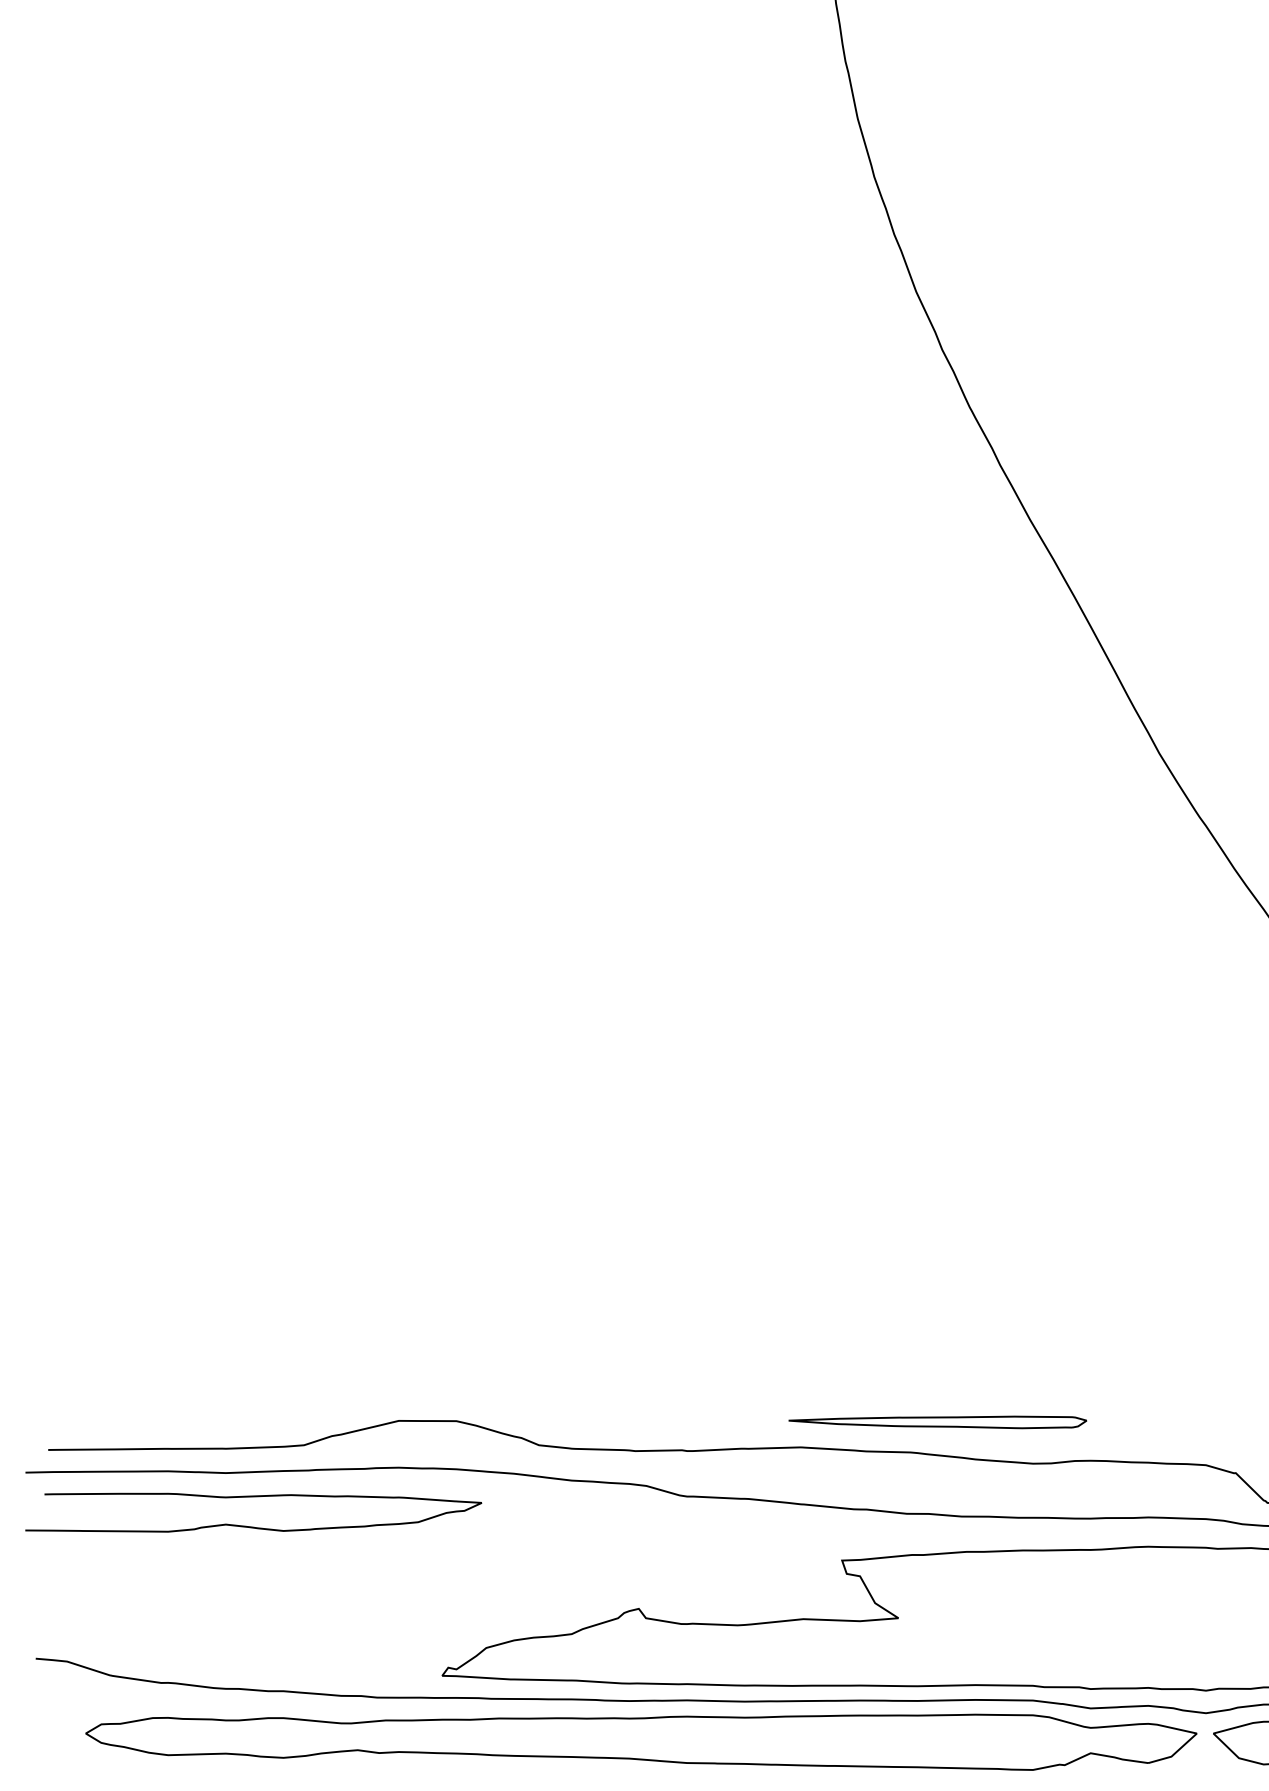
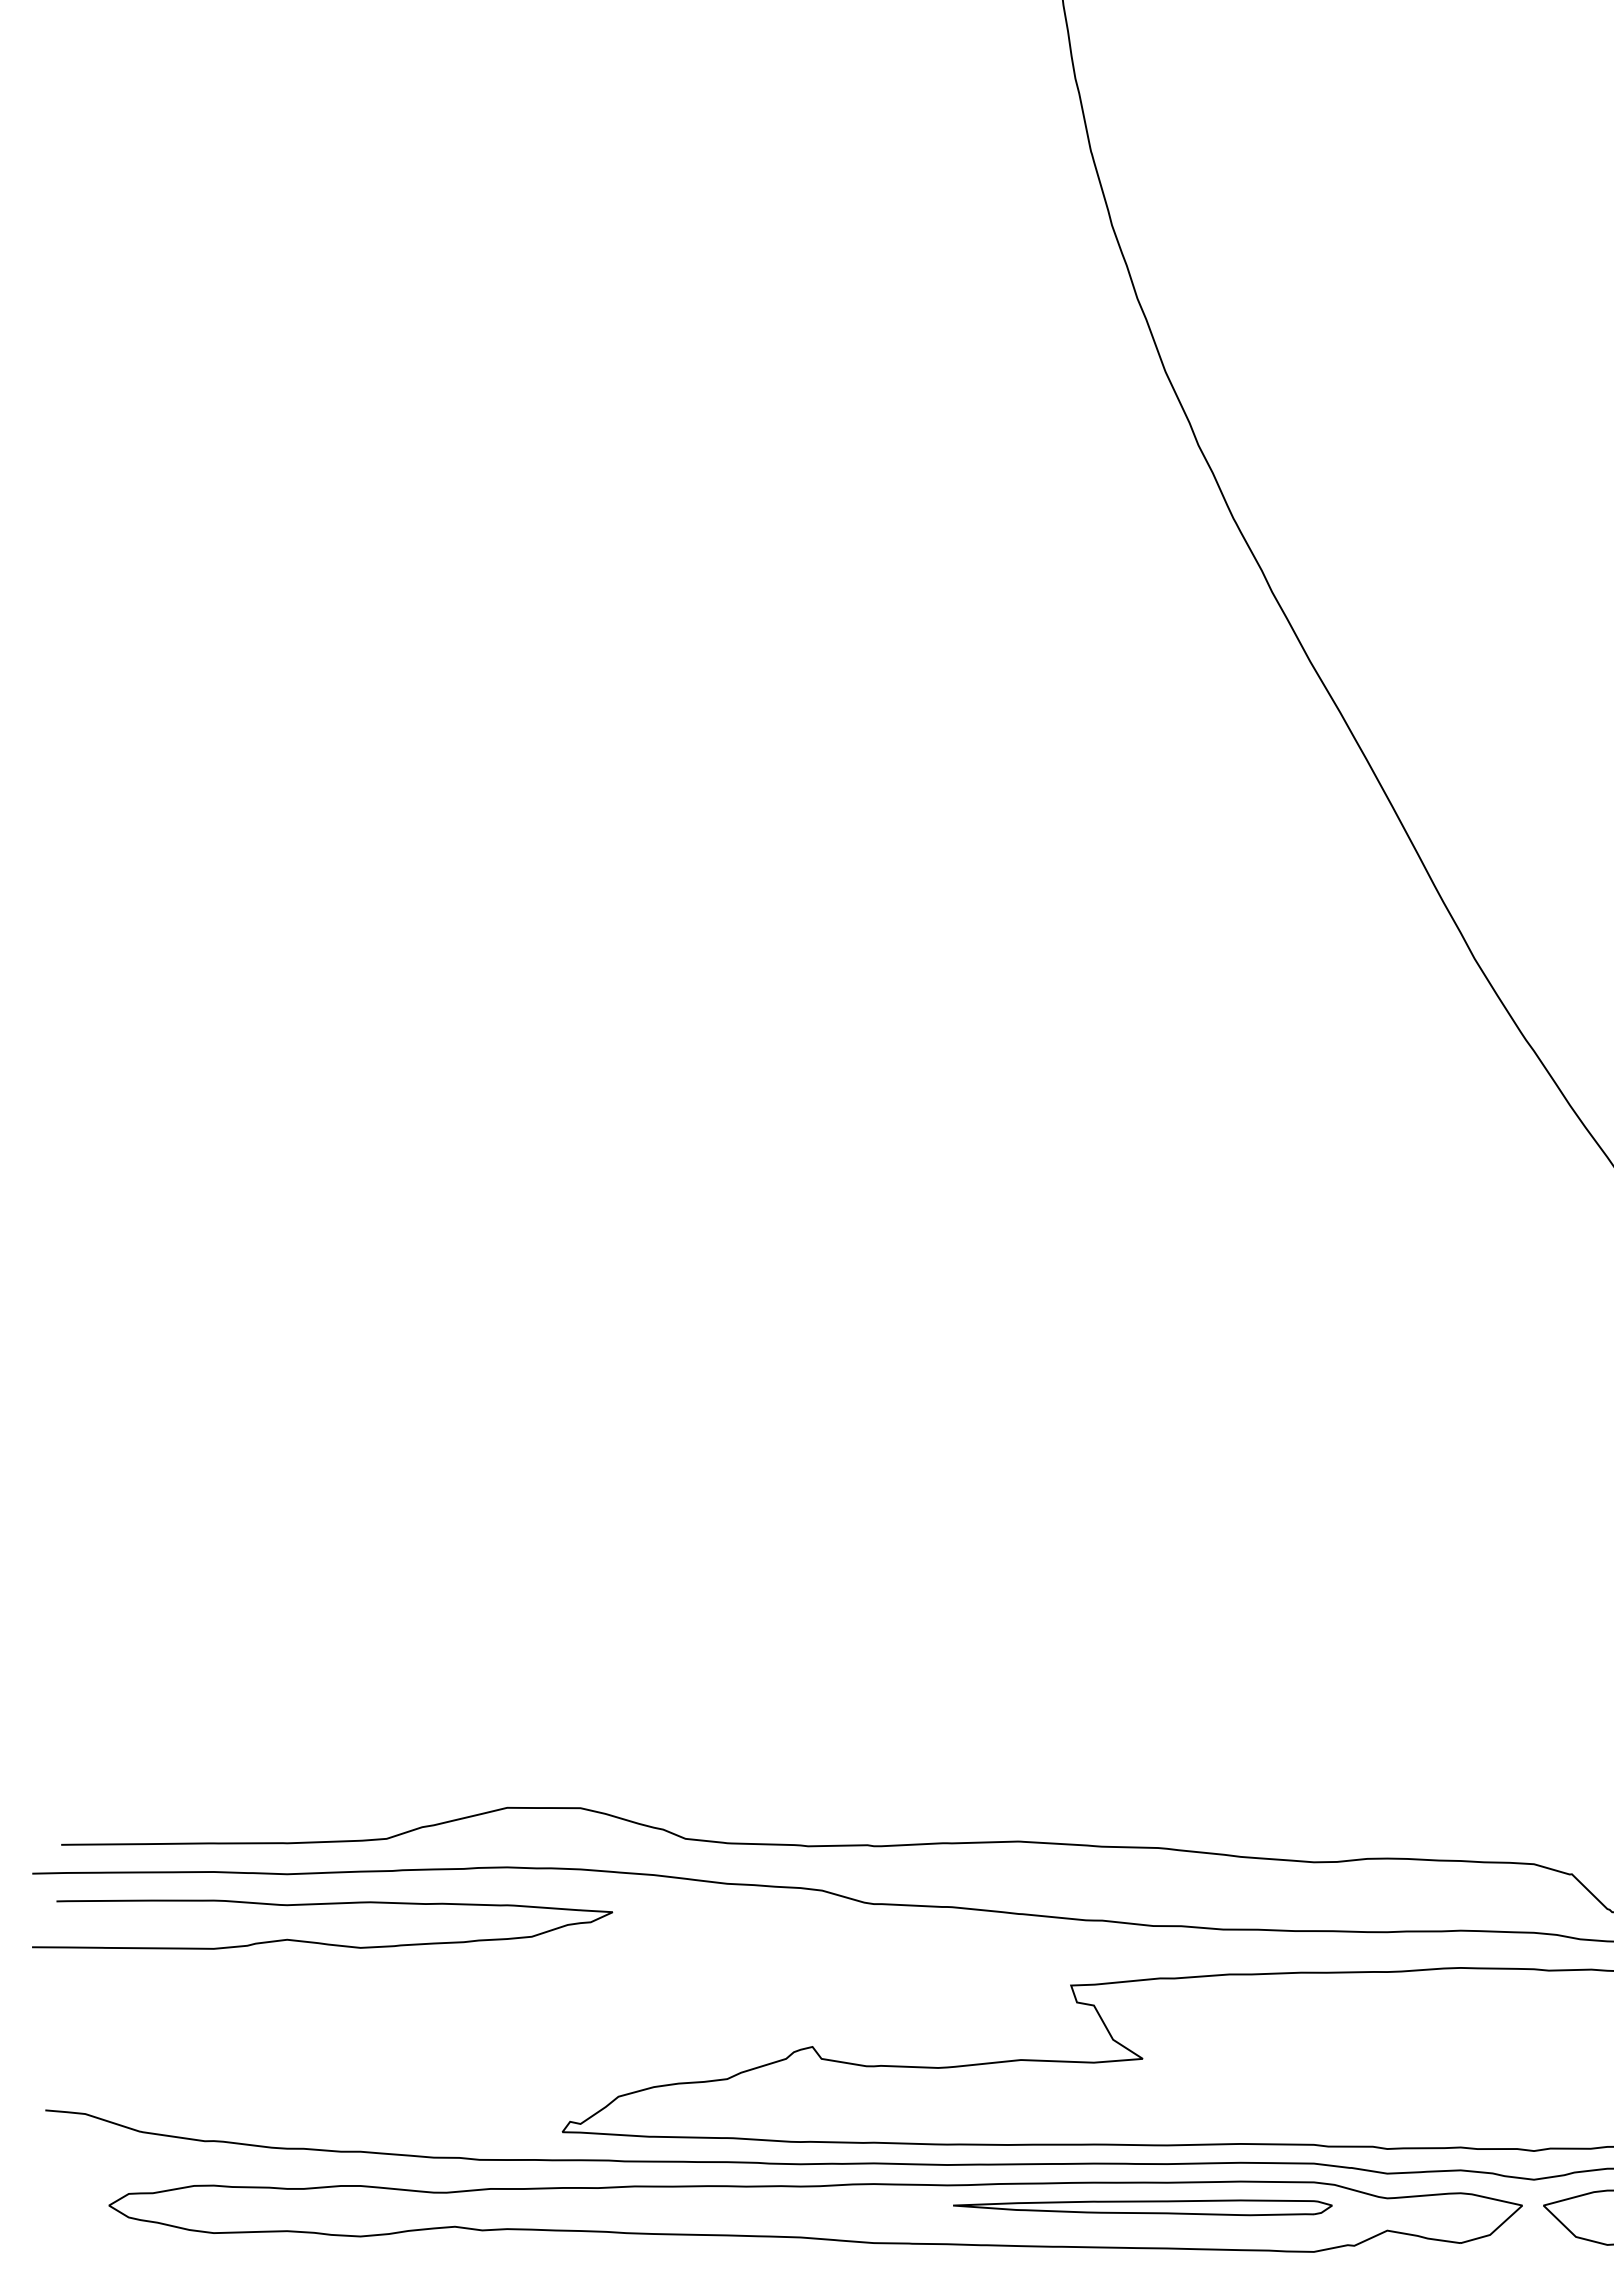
part: (937, 1422) -> (1142, 2207), moved

